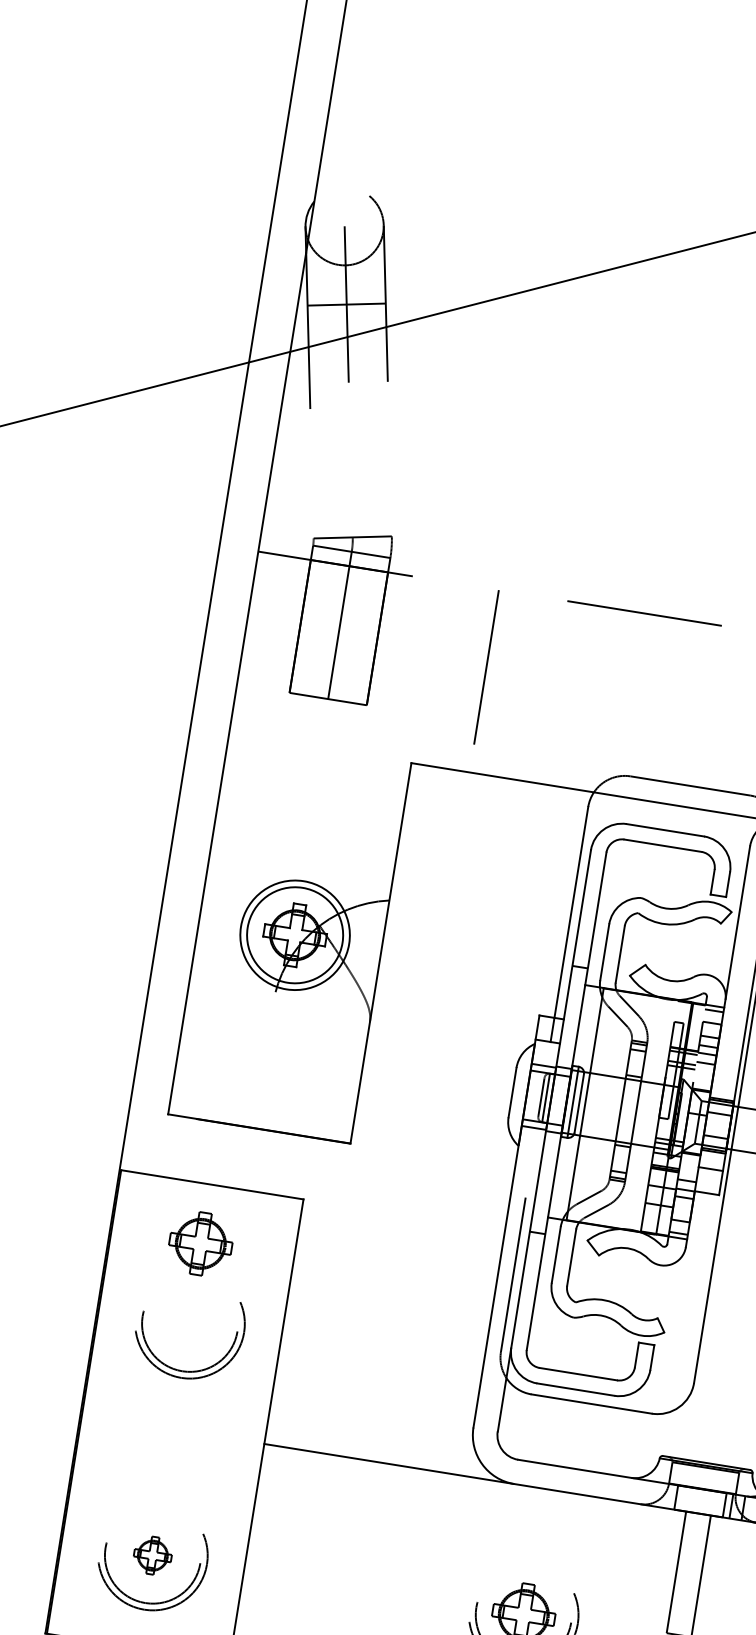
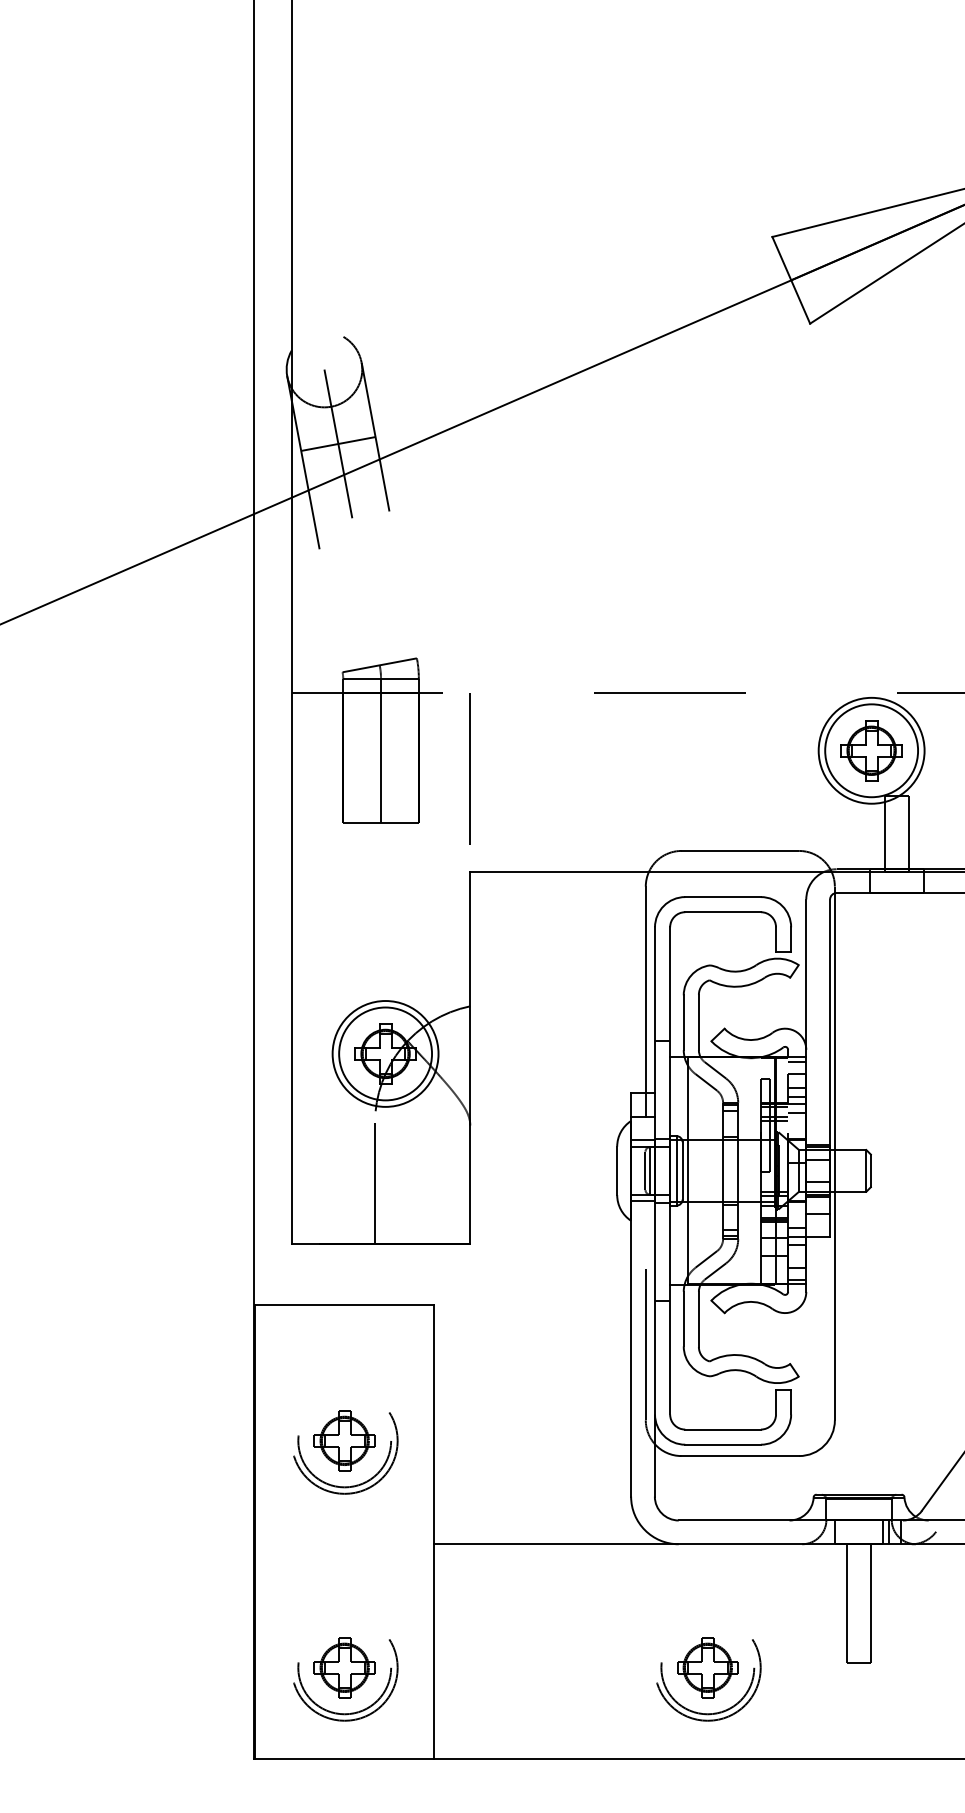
line: (485, 666) -> (469, 768), moved
line: (263, 1065) -> (375, 1183), added
part: (200, 1243) -> (344, 1440), moved
part: (152, 1555) -> (344, 1667), size x1.67

